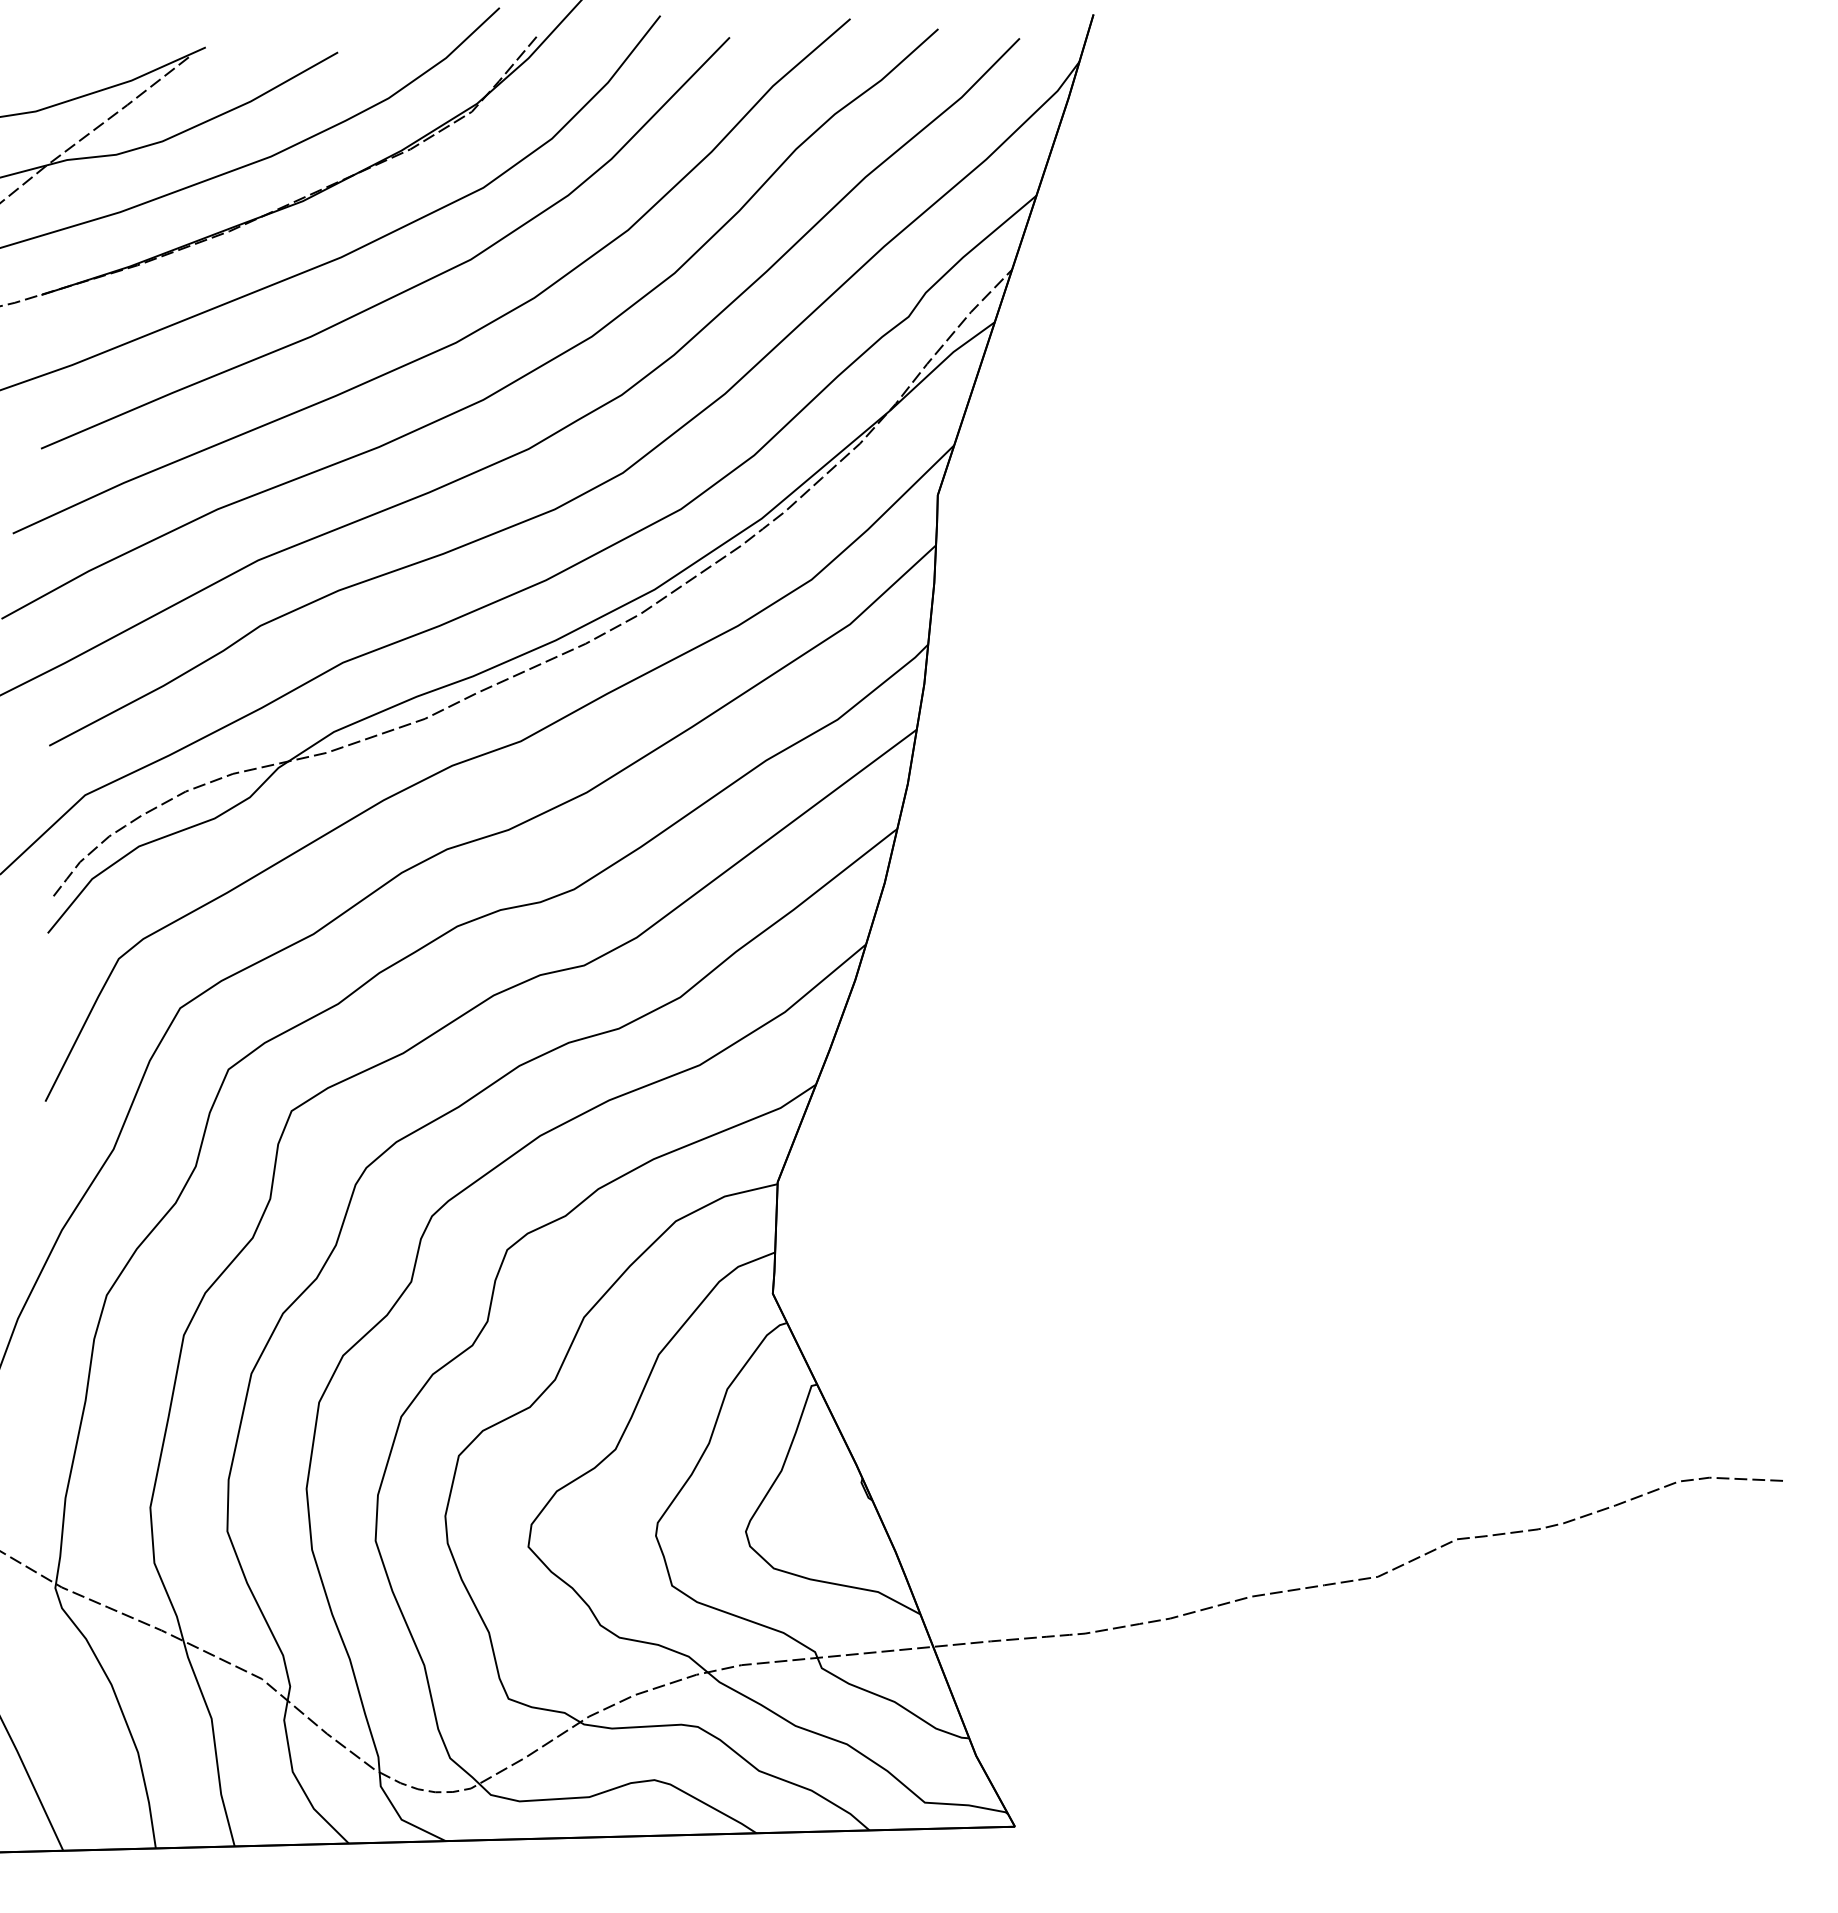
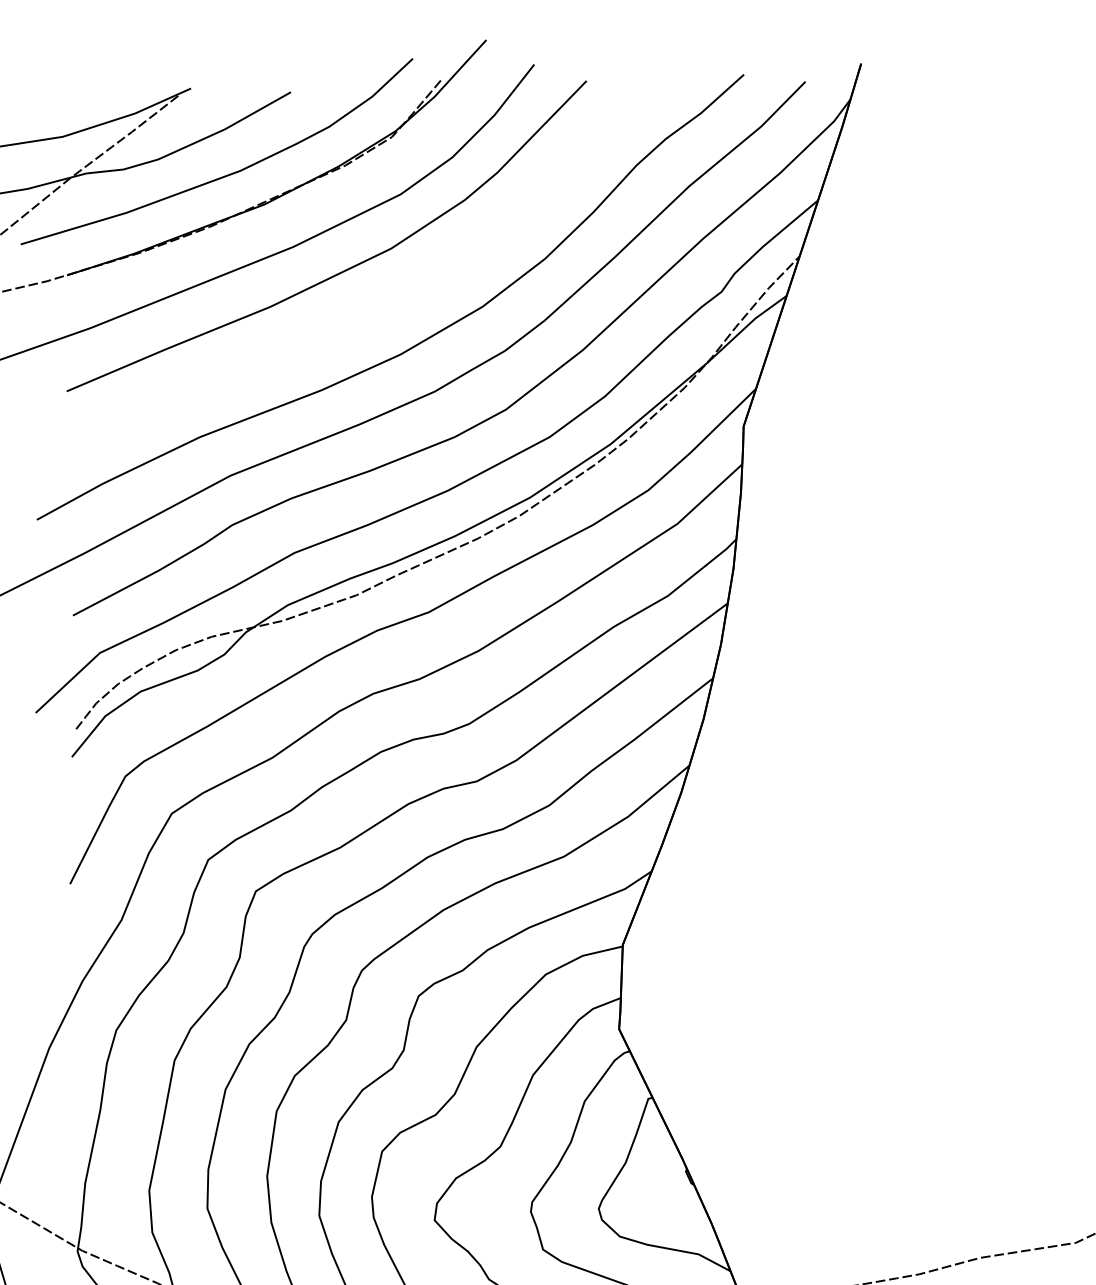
curve: (464, 336) -> (386, 306), removed

